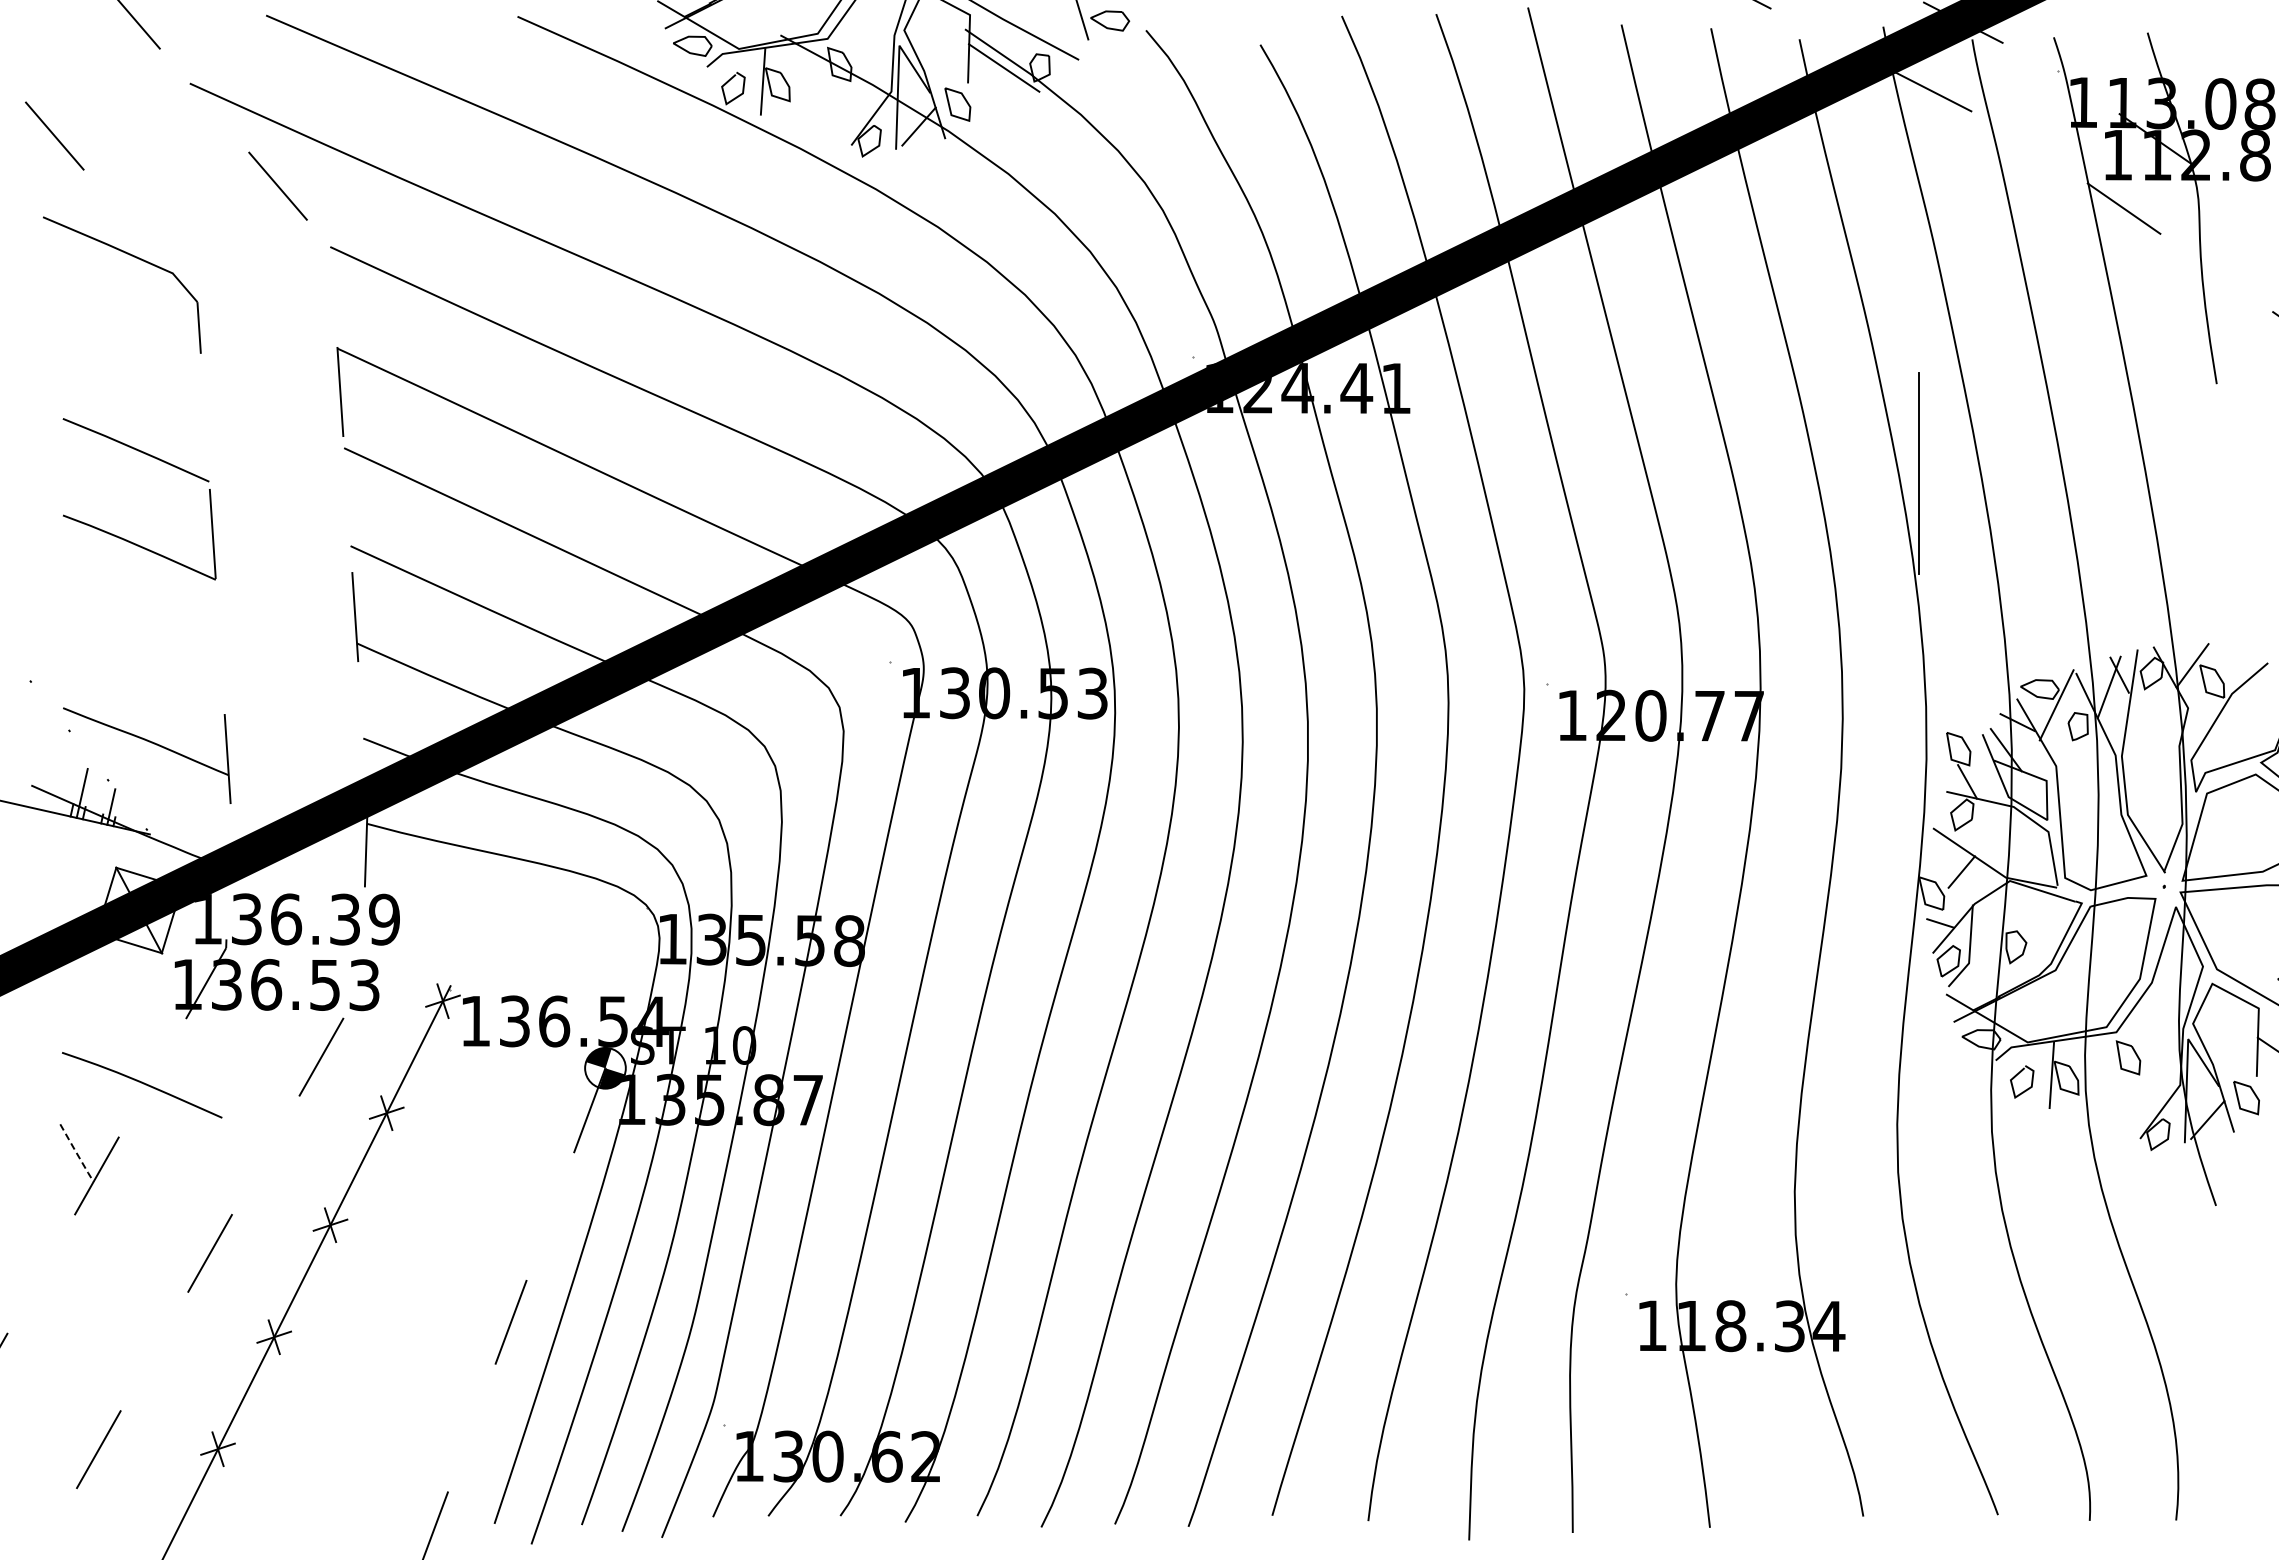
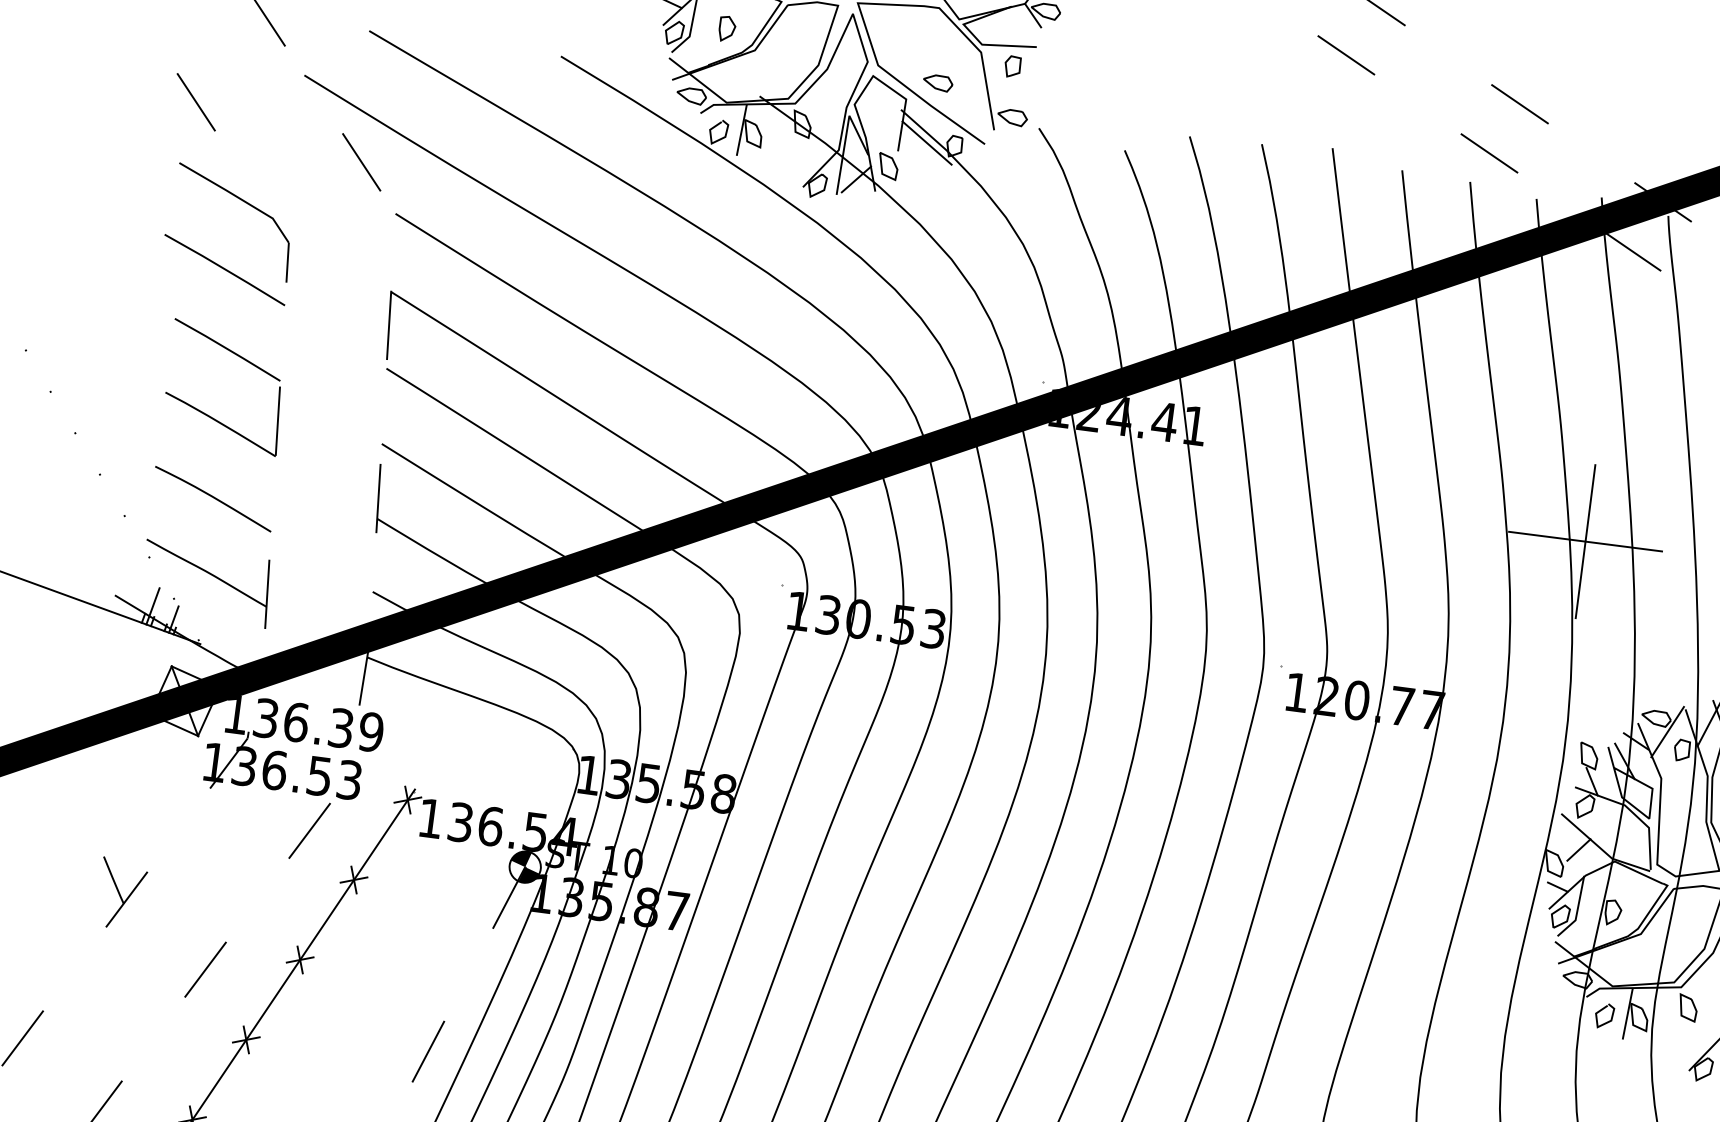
line: (118, 347) -> (224, 269), added
line: (1919, 473) -> (1585, 541), added
curve: (143, 1084) -> (214, 498), moved
line: (76, 1153) -> (113, 880), dashed -> solid

